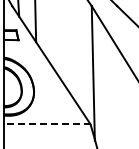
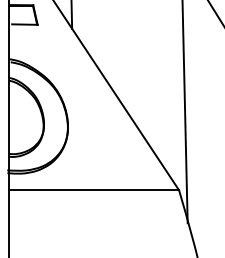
line: (46, 124) -> (92, 190), dashed -> solid

